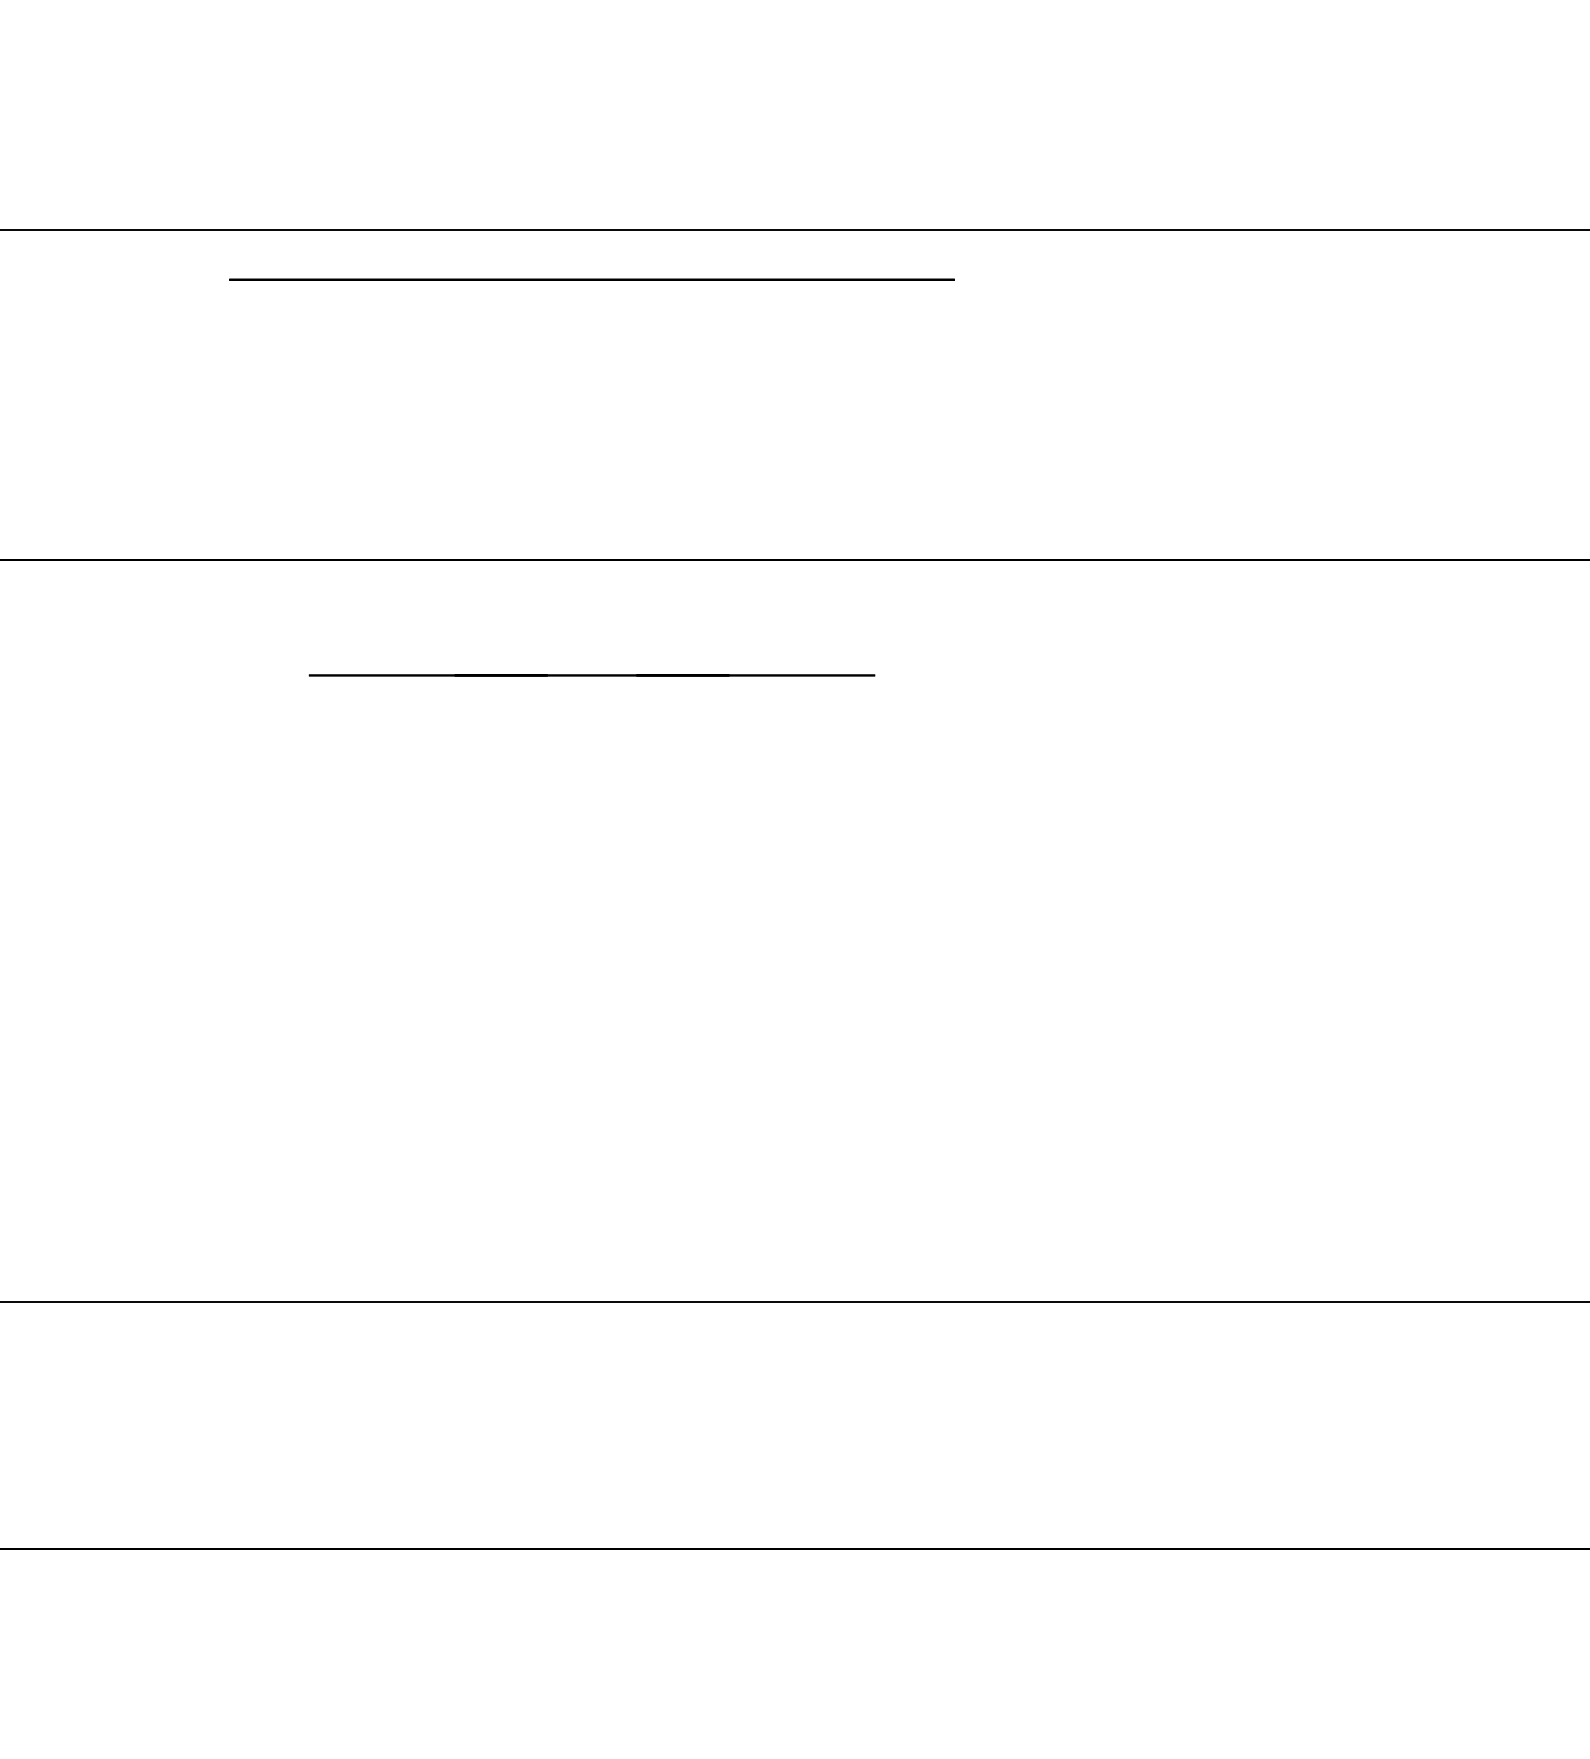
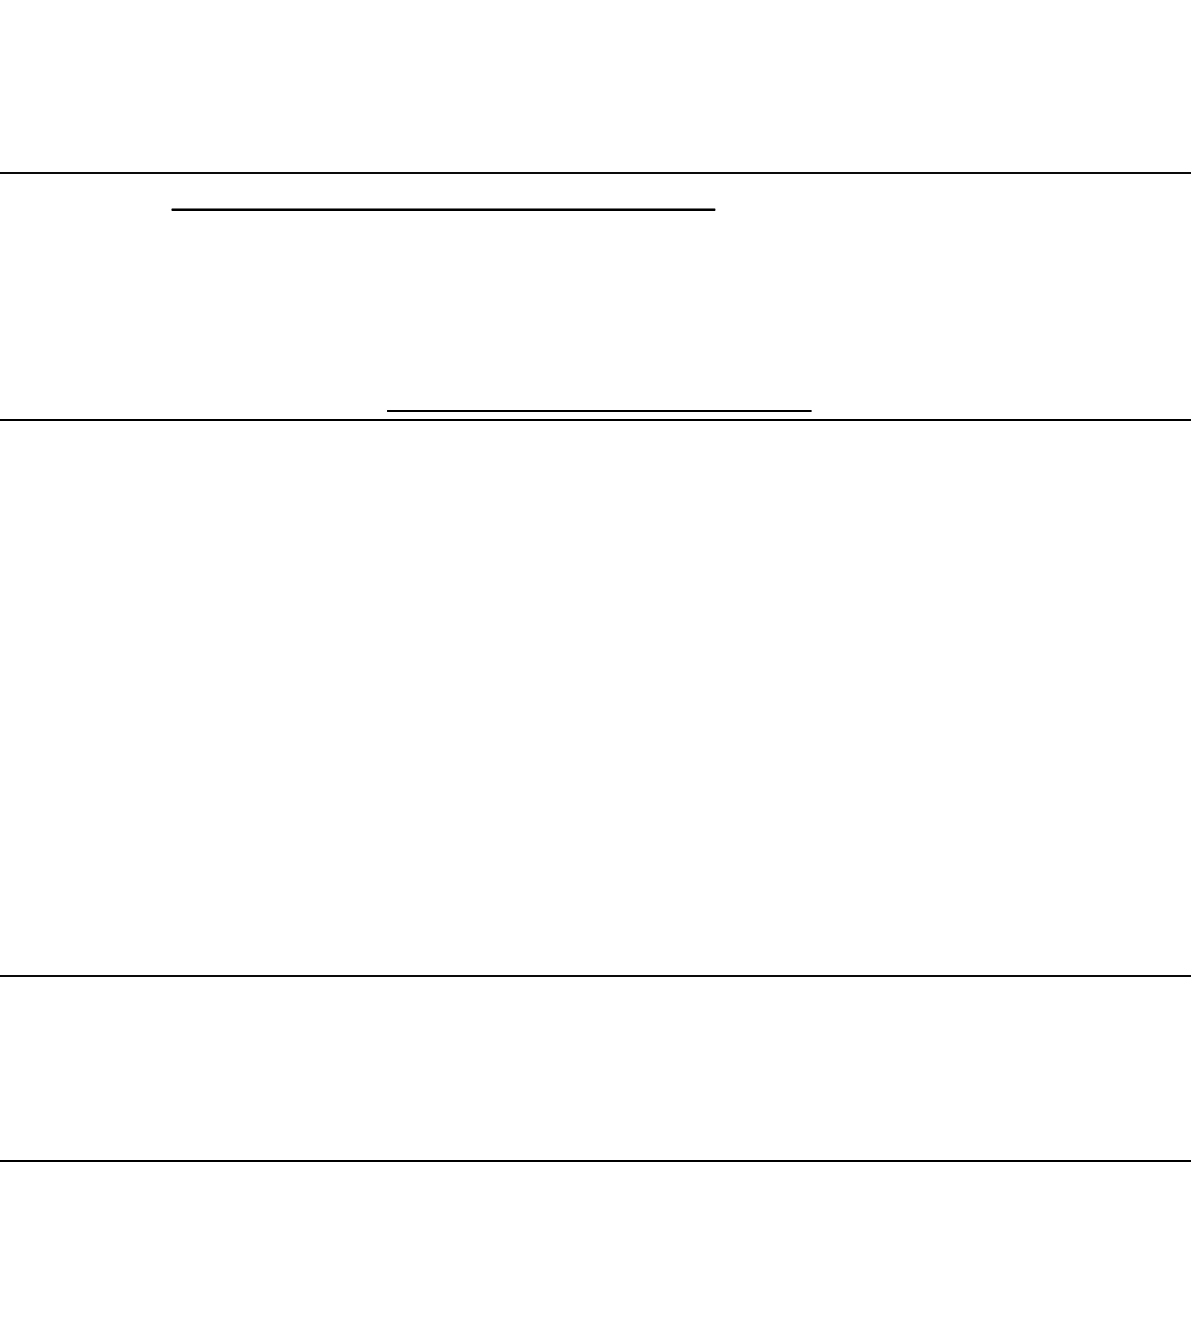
line: (591, 675) -> (598, 411), moved

